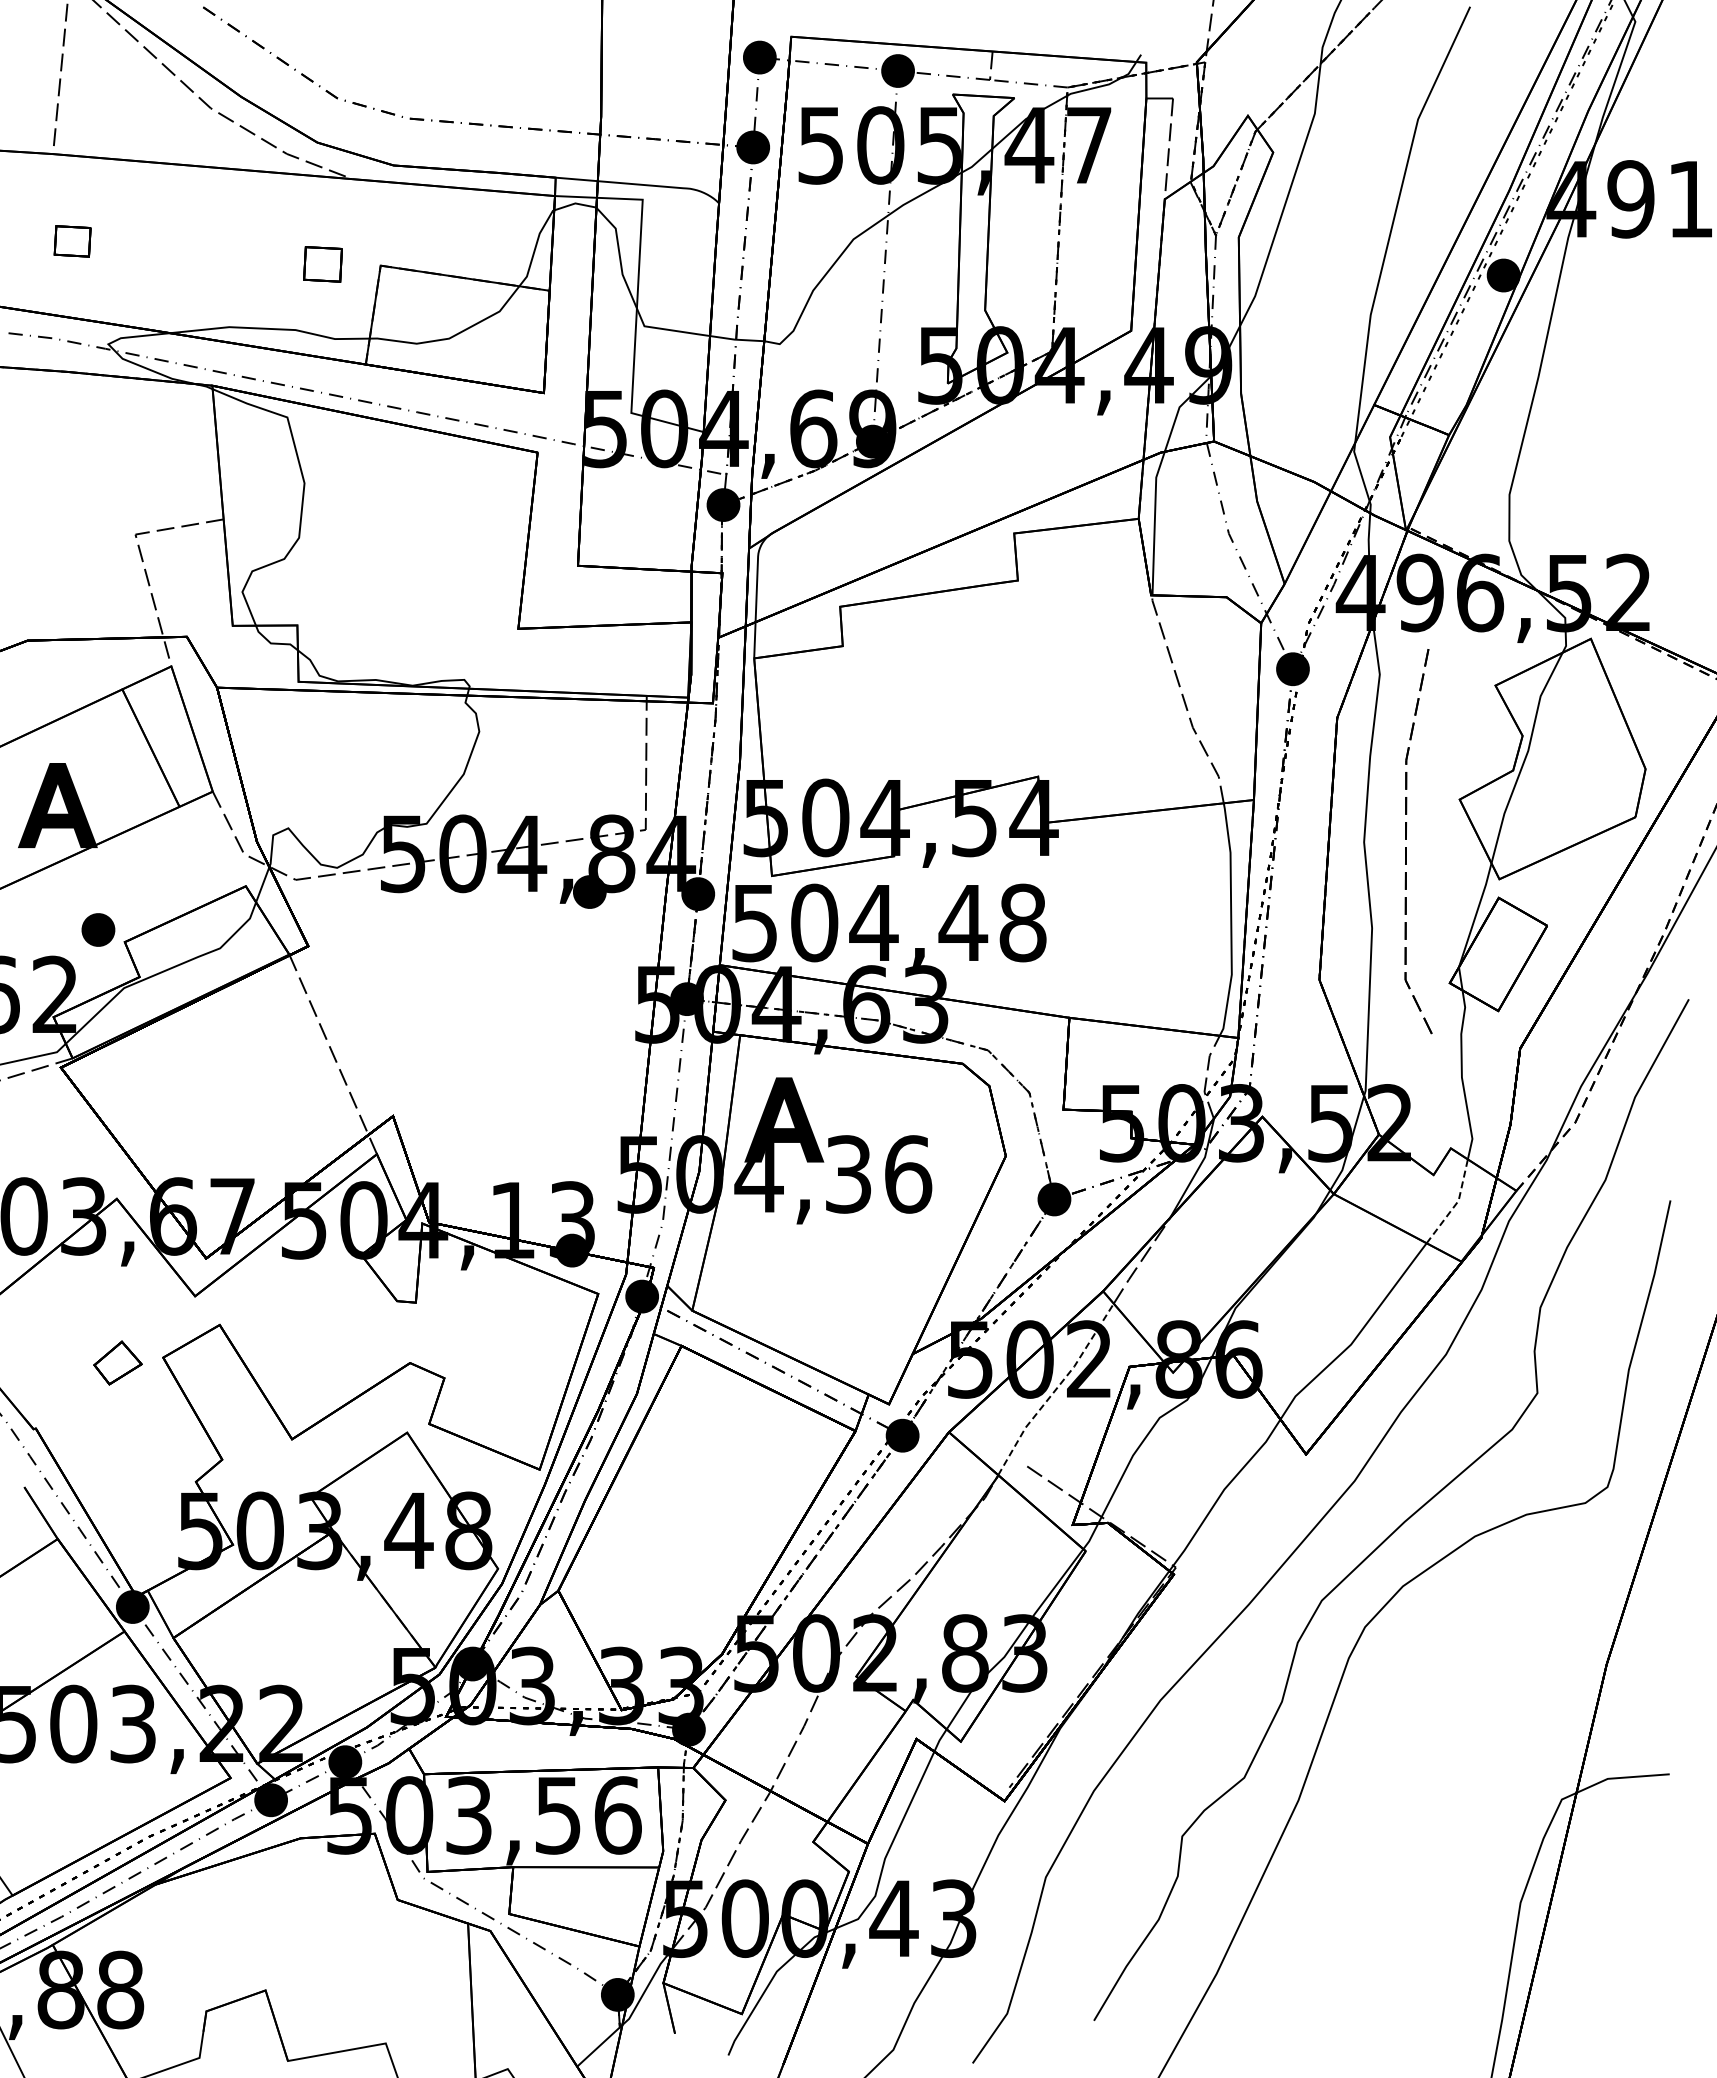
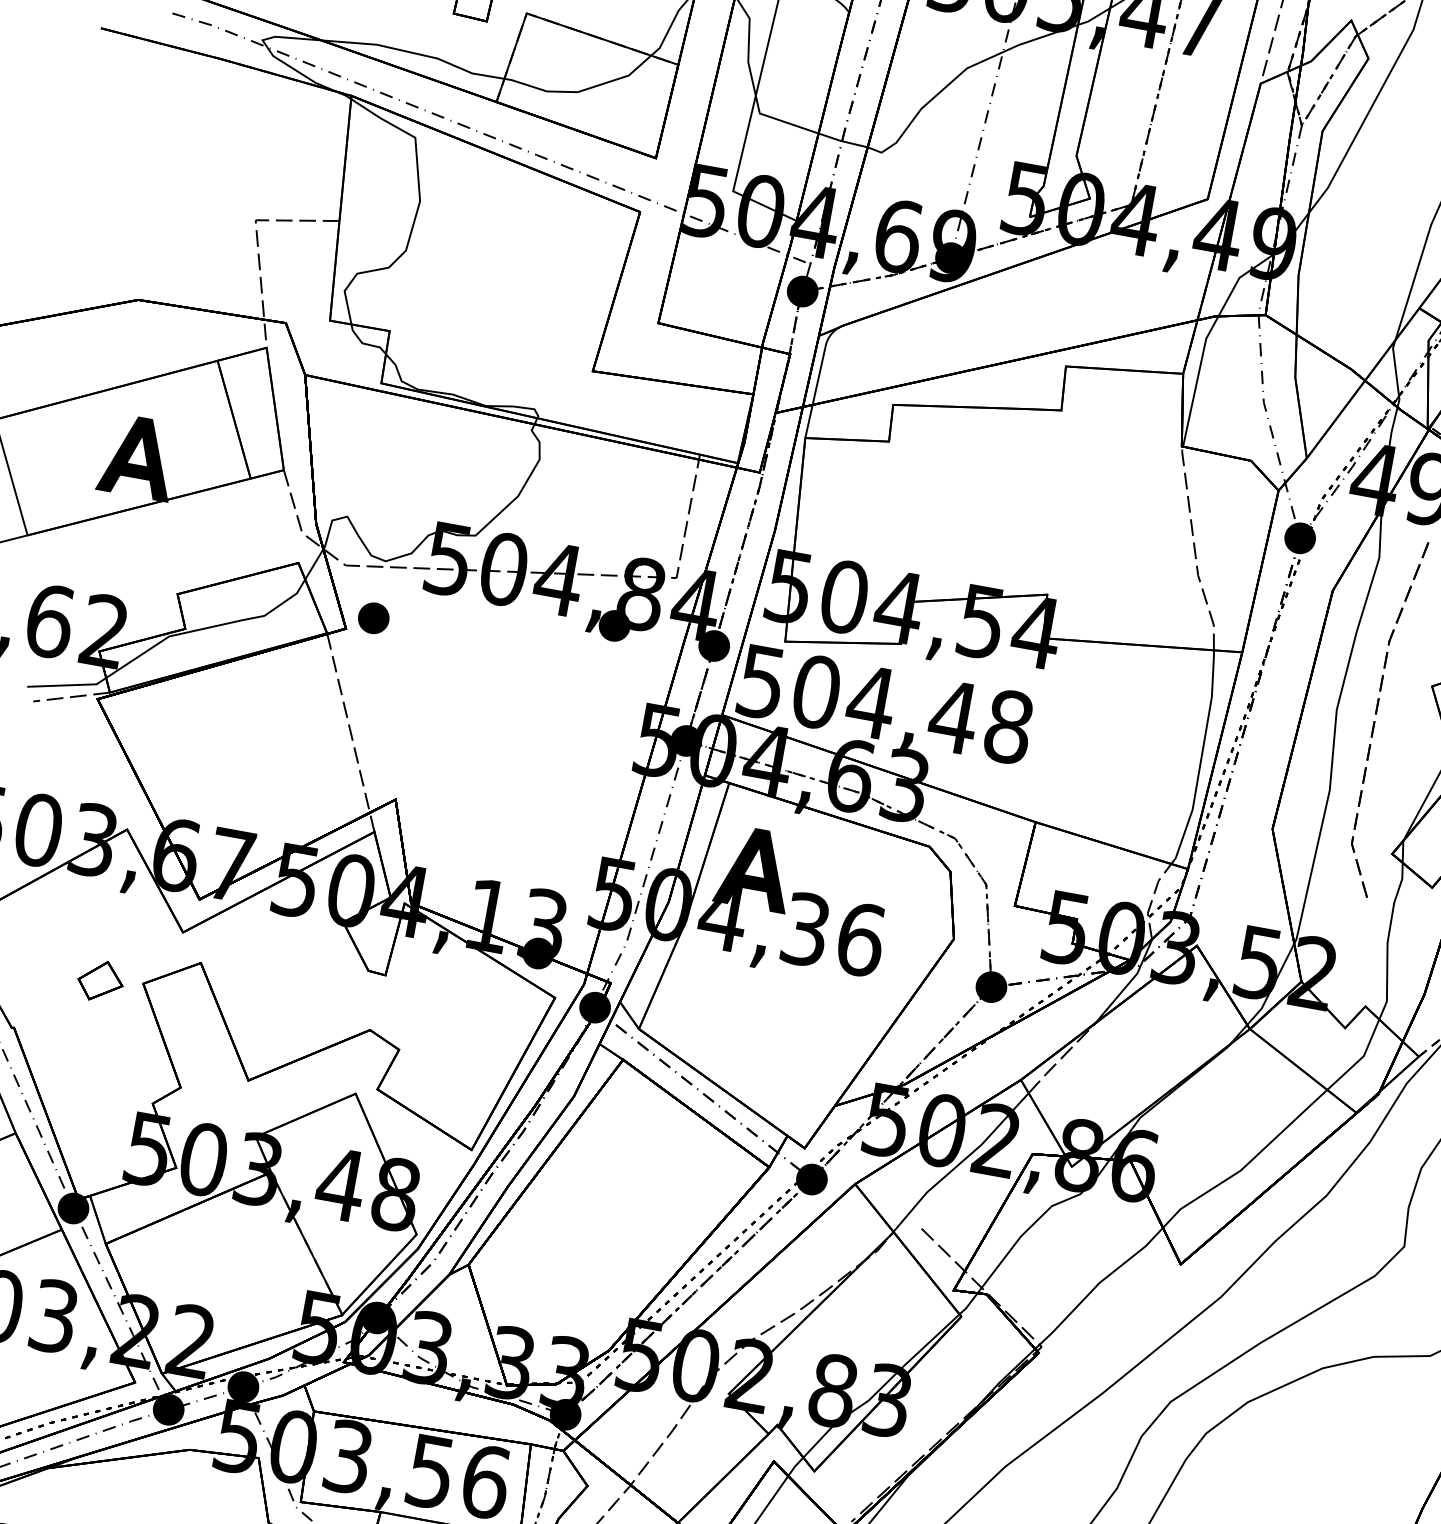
part: (98, 929) -> (373, 617), moved
line: (1455, 1204) -> (1360, 1059), dashed -> solid
line: (1056, 1389) -> (961, 1162), dashed -> solid

